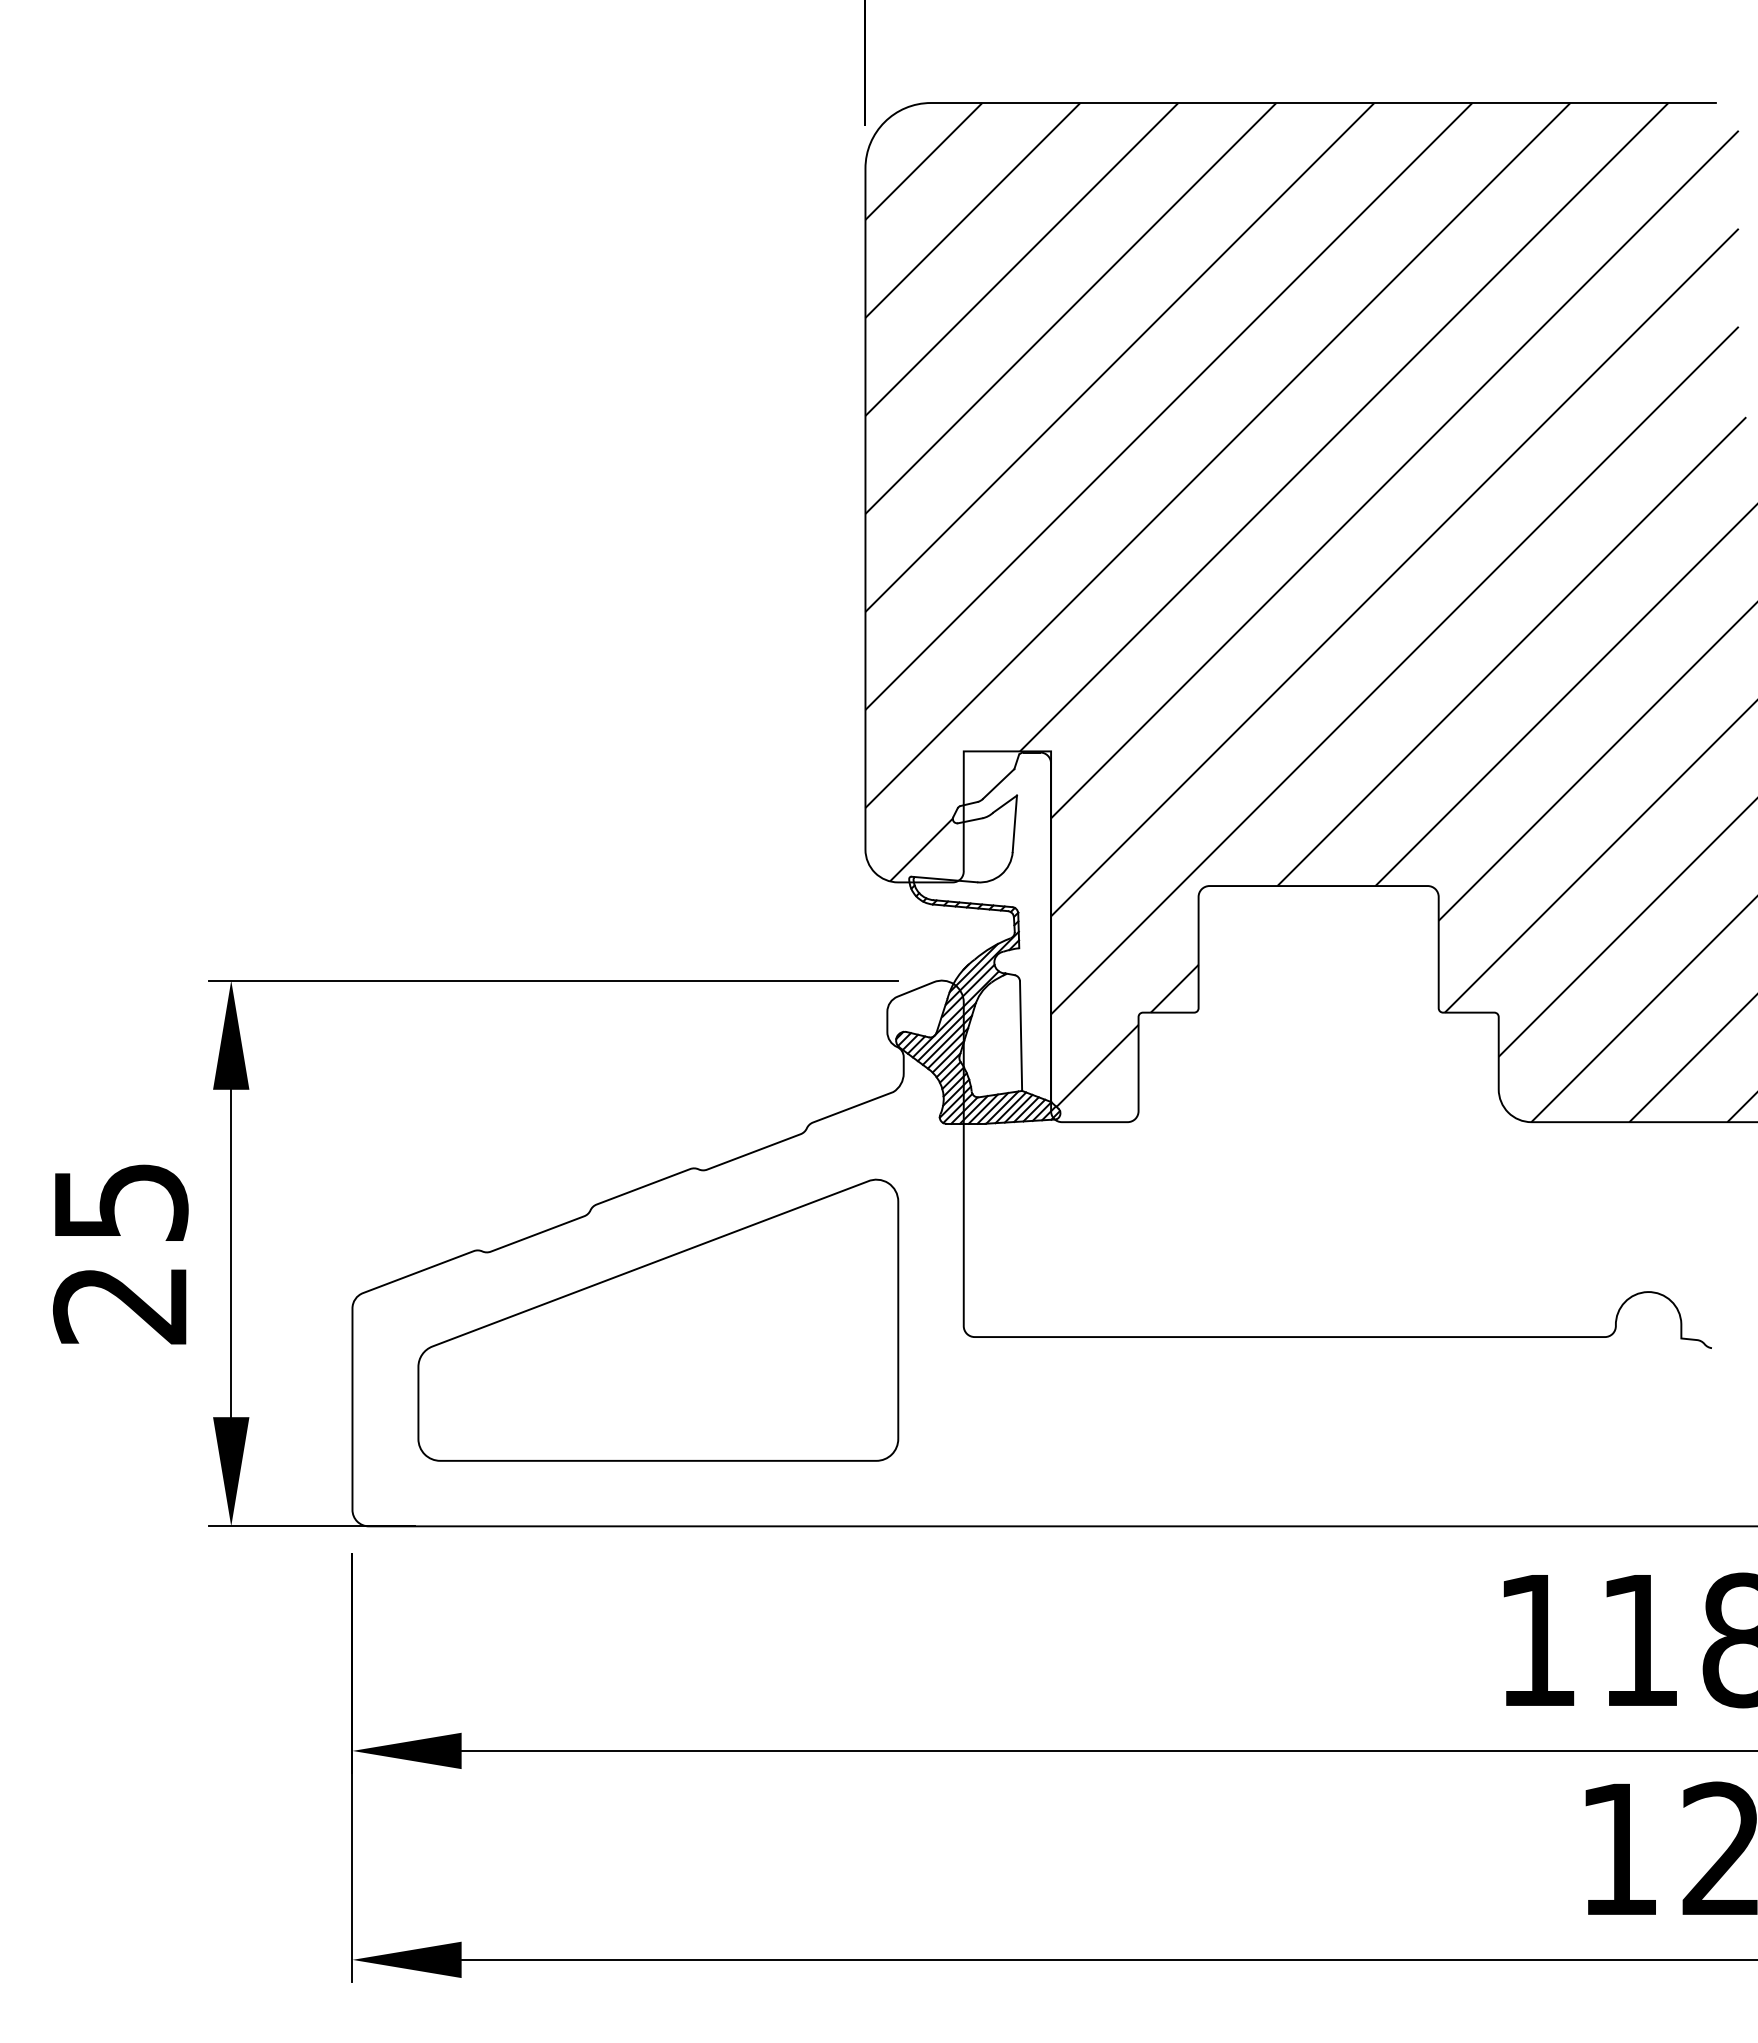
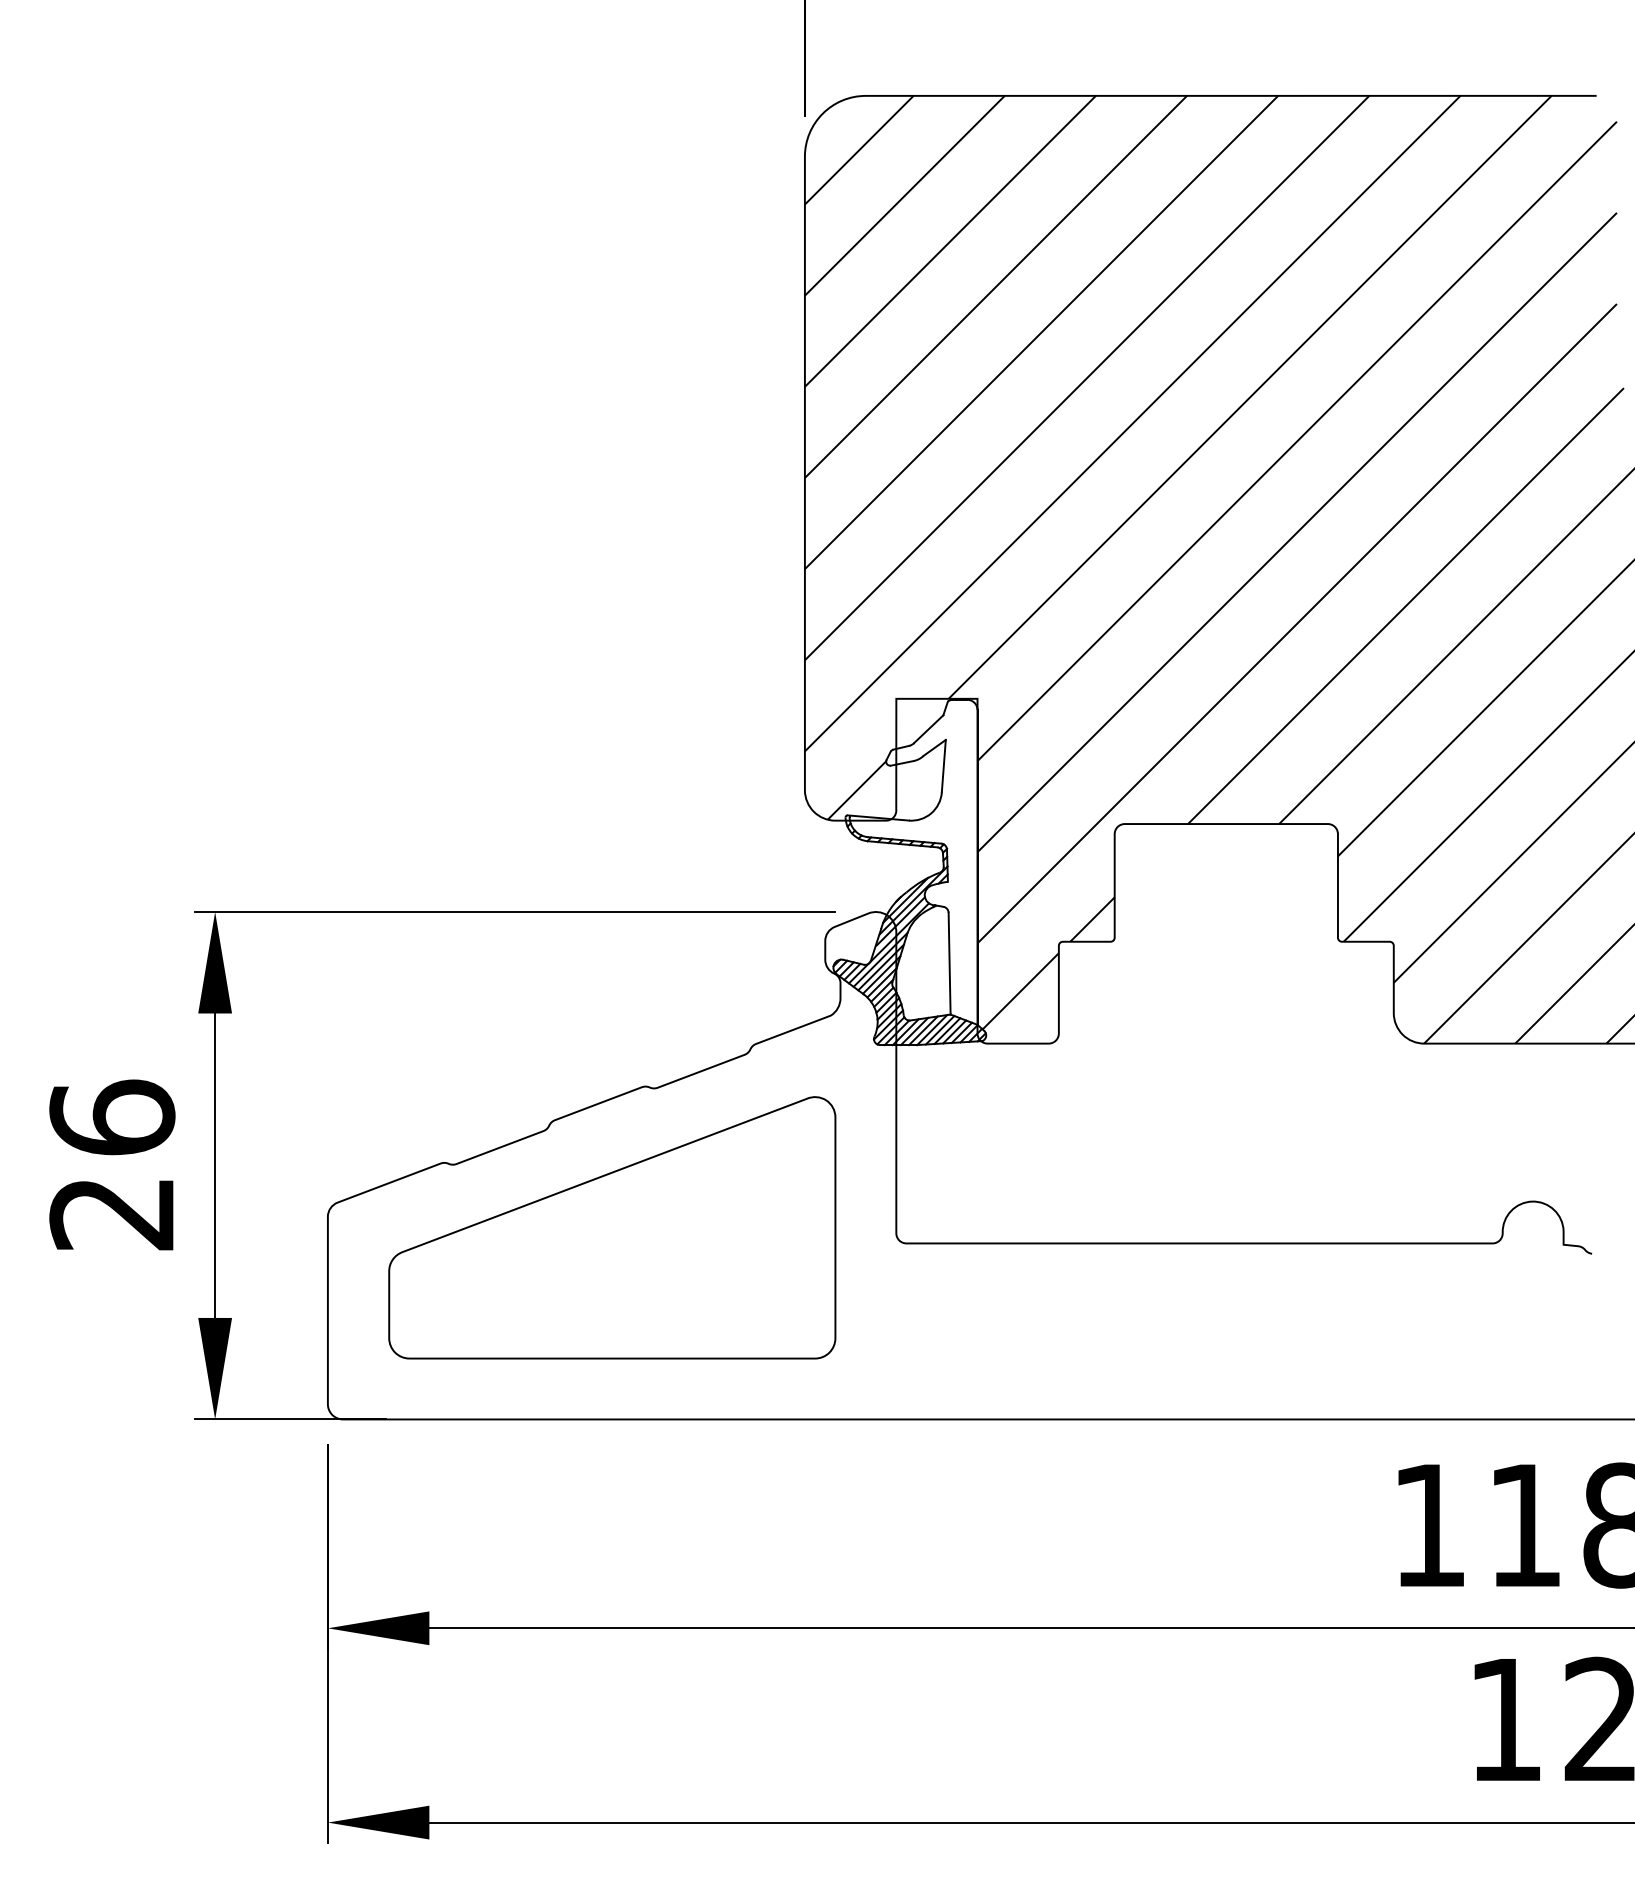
text: (120, 1201) -> (112, 1117), 25 -> 26

